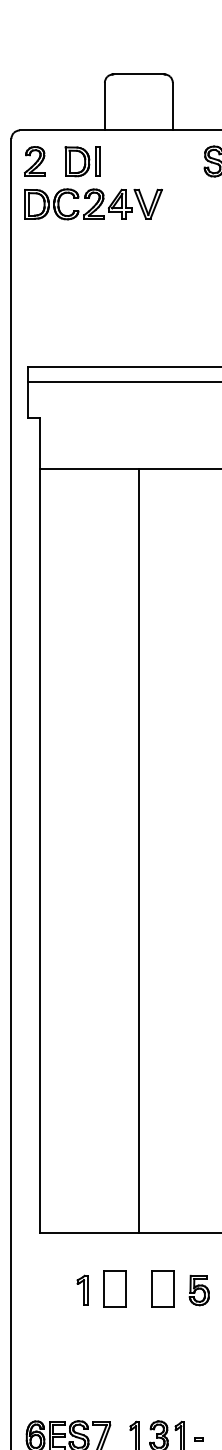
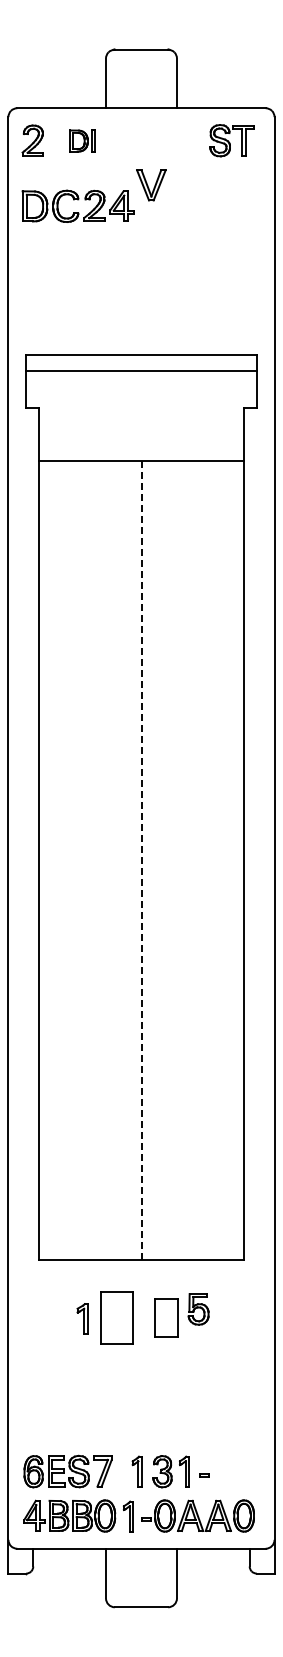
part: (82, 161) -> (82, 140), size x0.7
part: (77, 203) -> (77, 205), moved
line: (138, 850) -> (141, 860), solid -> dashed
part: (114, 1288) -> (116, 1317), size x1.4
part: (199, 1290) -> (198, 1309), moved

